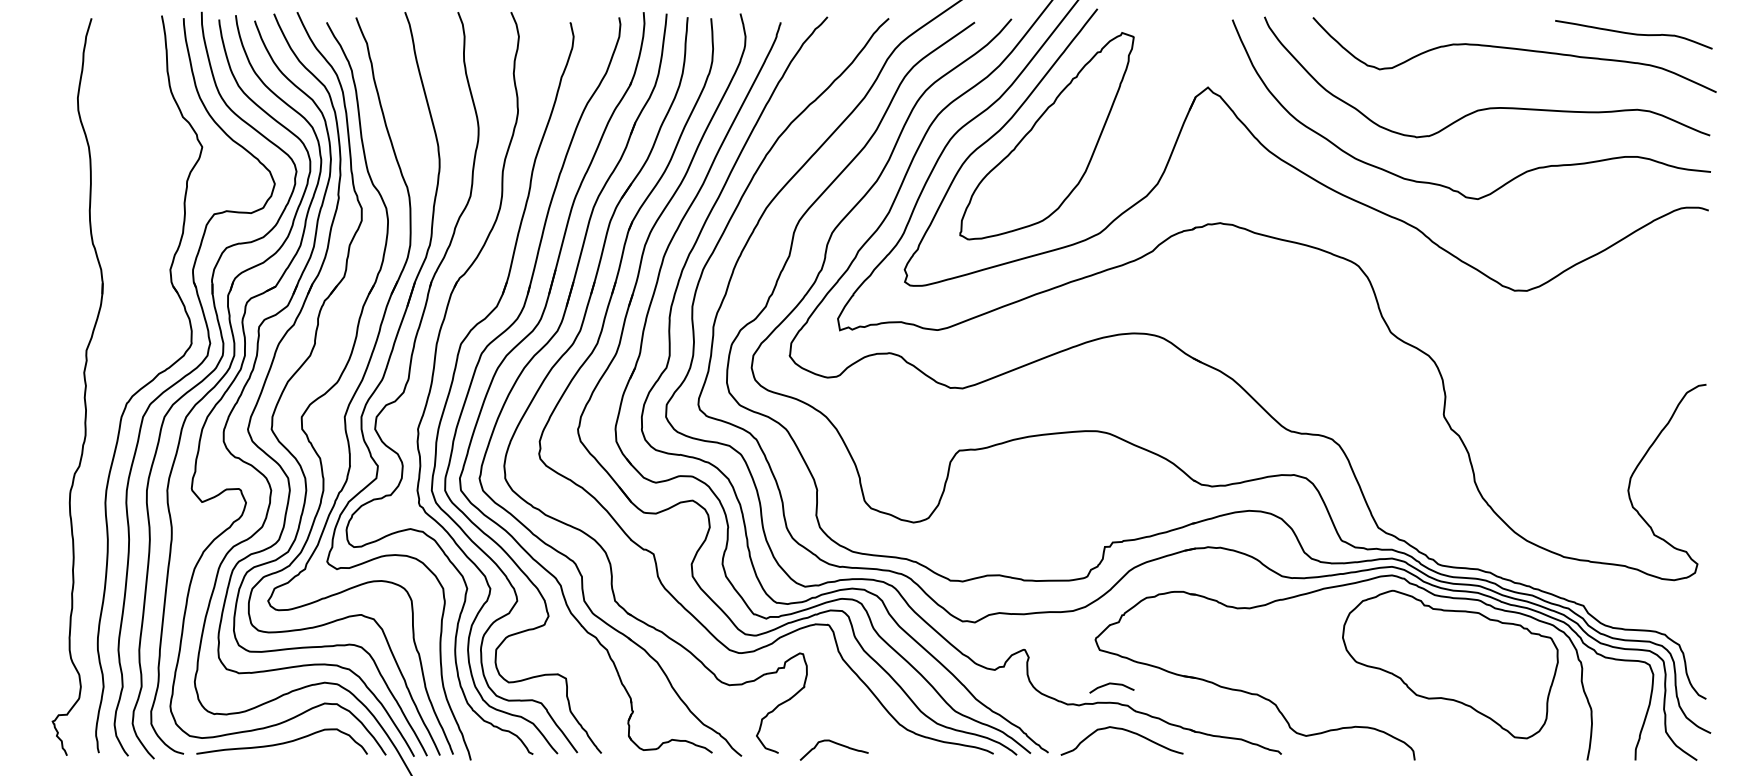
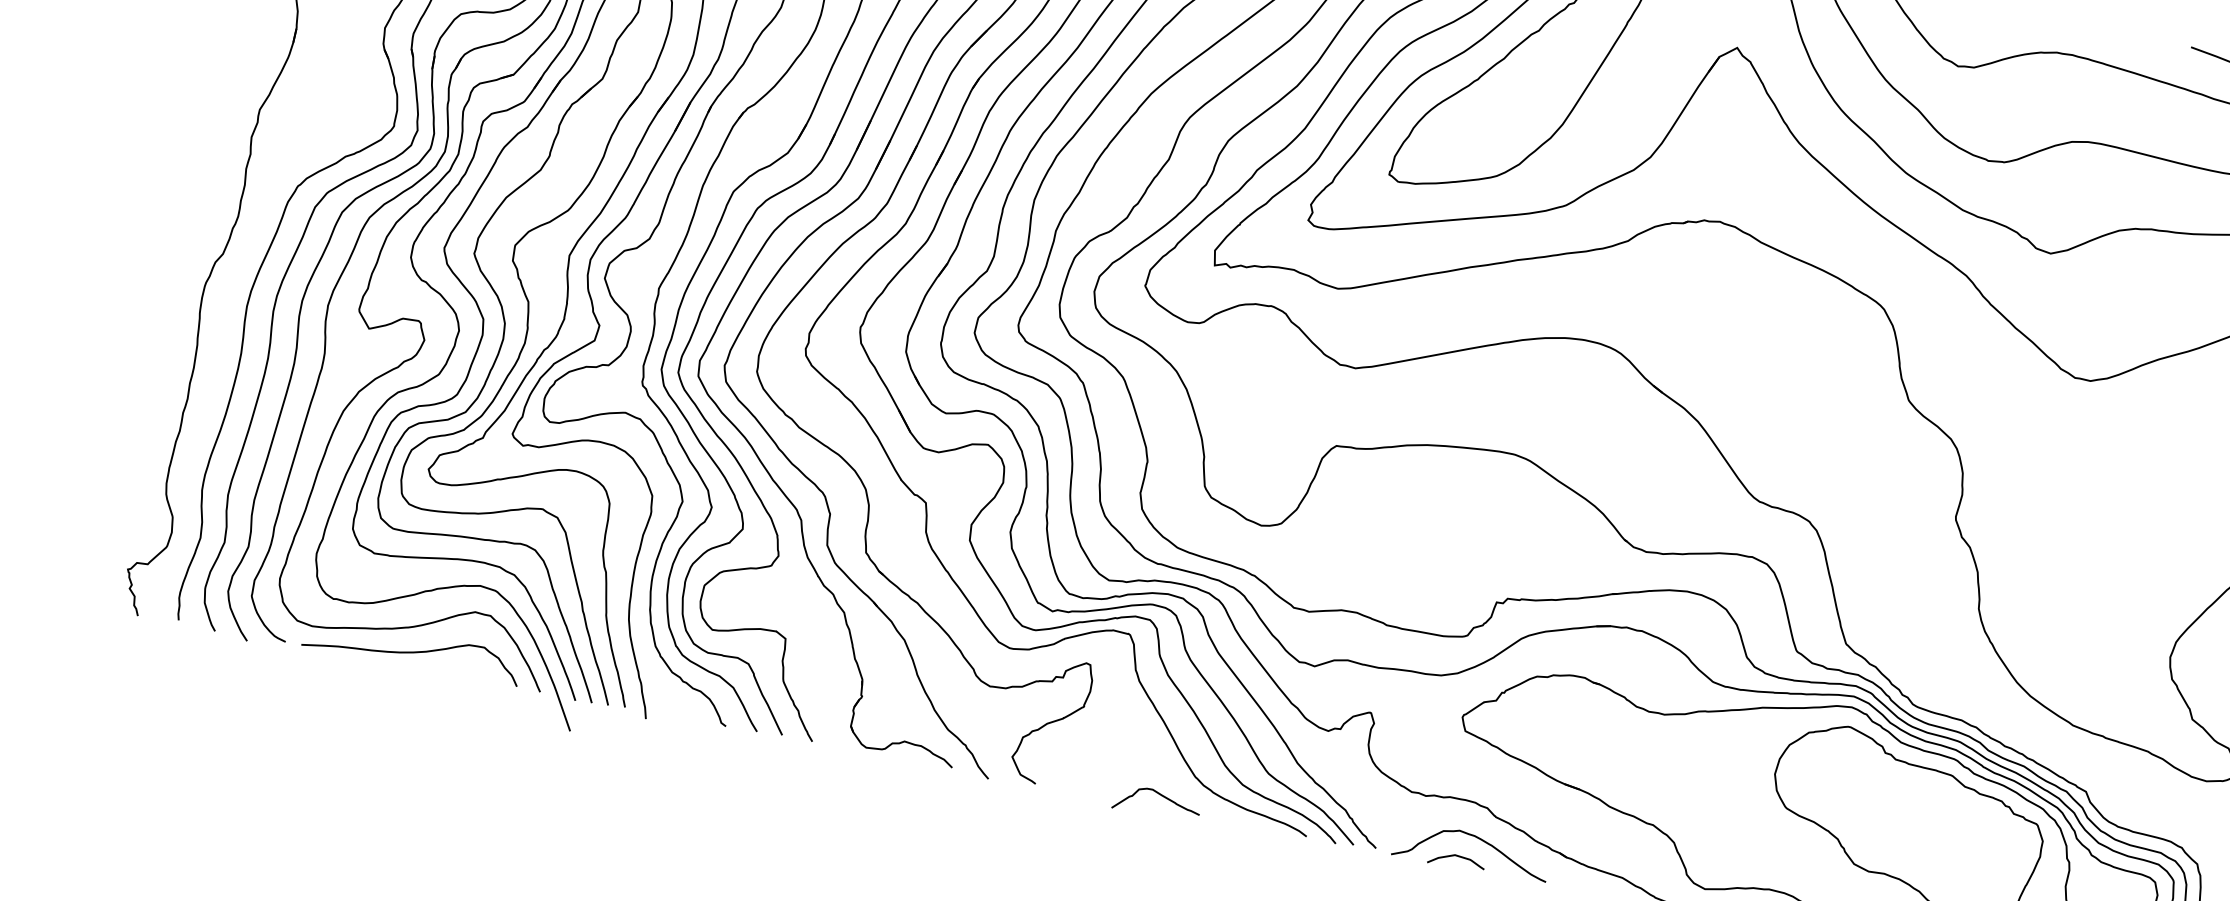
curve: (1111, 684) -> (1456, 856), moved
curve: (836, 744) -> (1161, 796), moved

